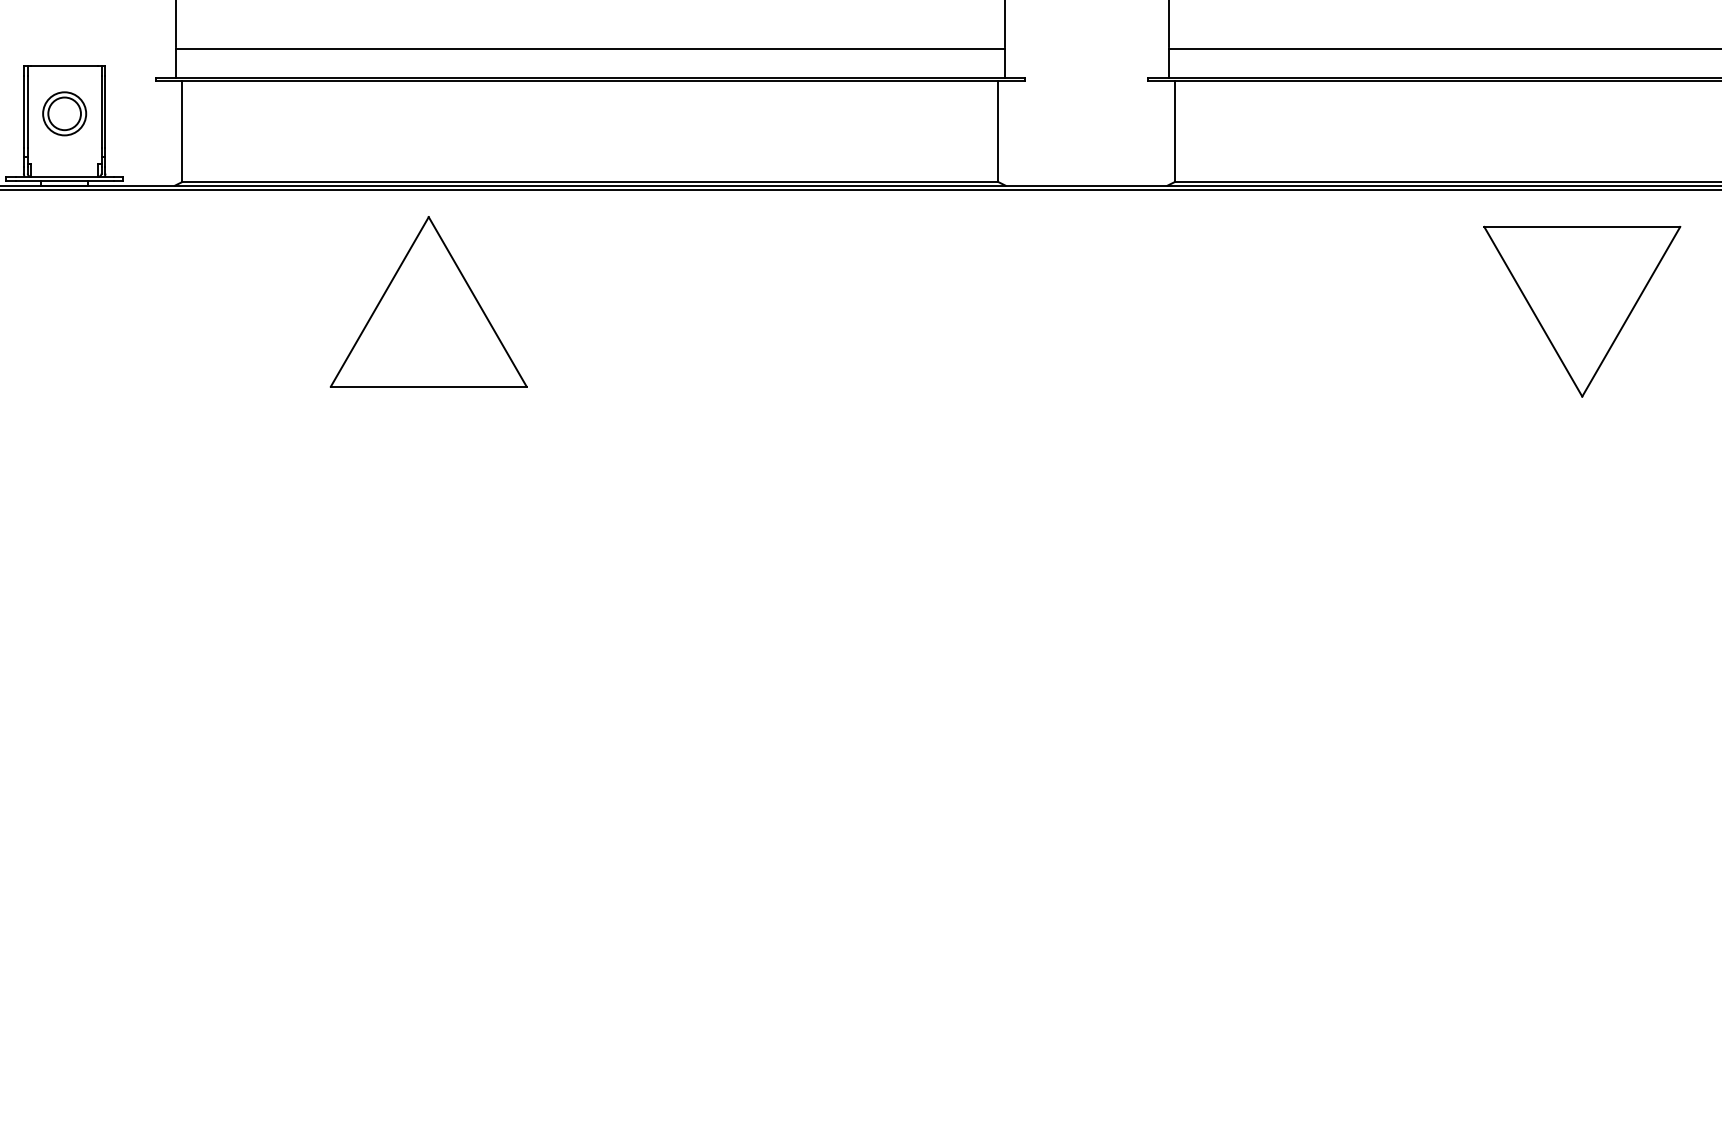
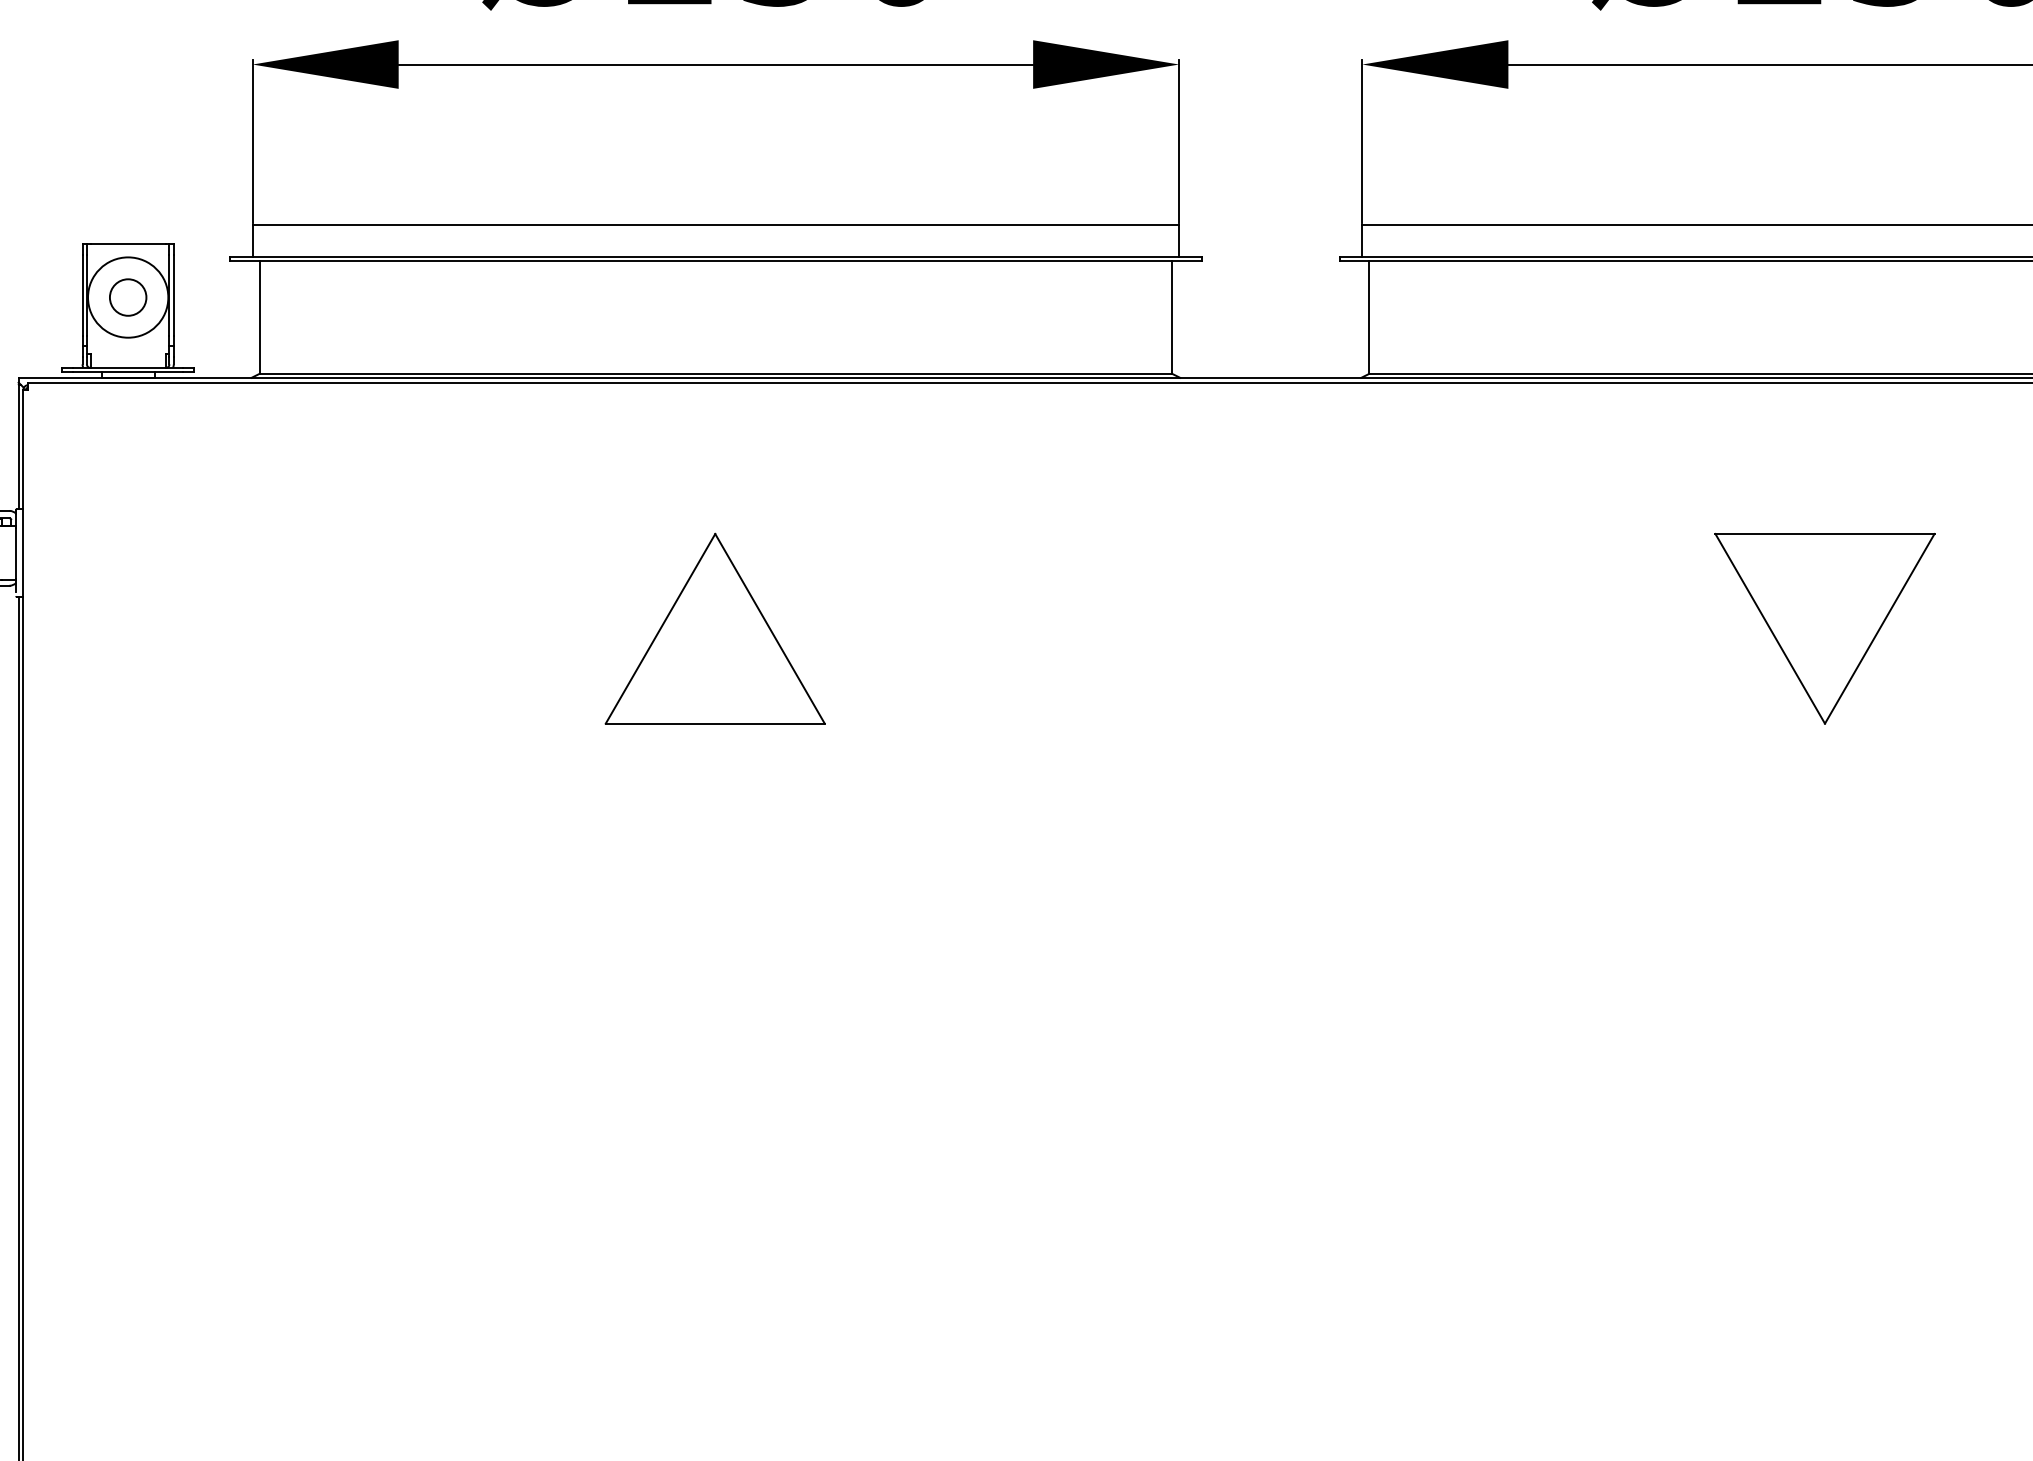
circle: (64, 113) -> (128, 297), size x1.67
part: (428, 301) -> (714, 628), moved
part: (1581, 311) -> (1824, 628), moved

